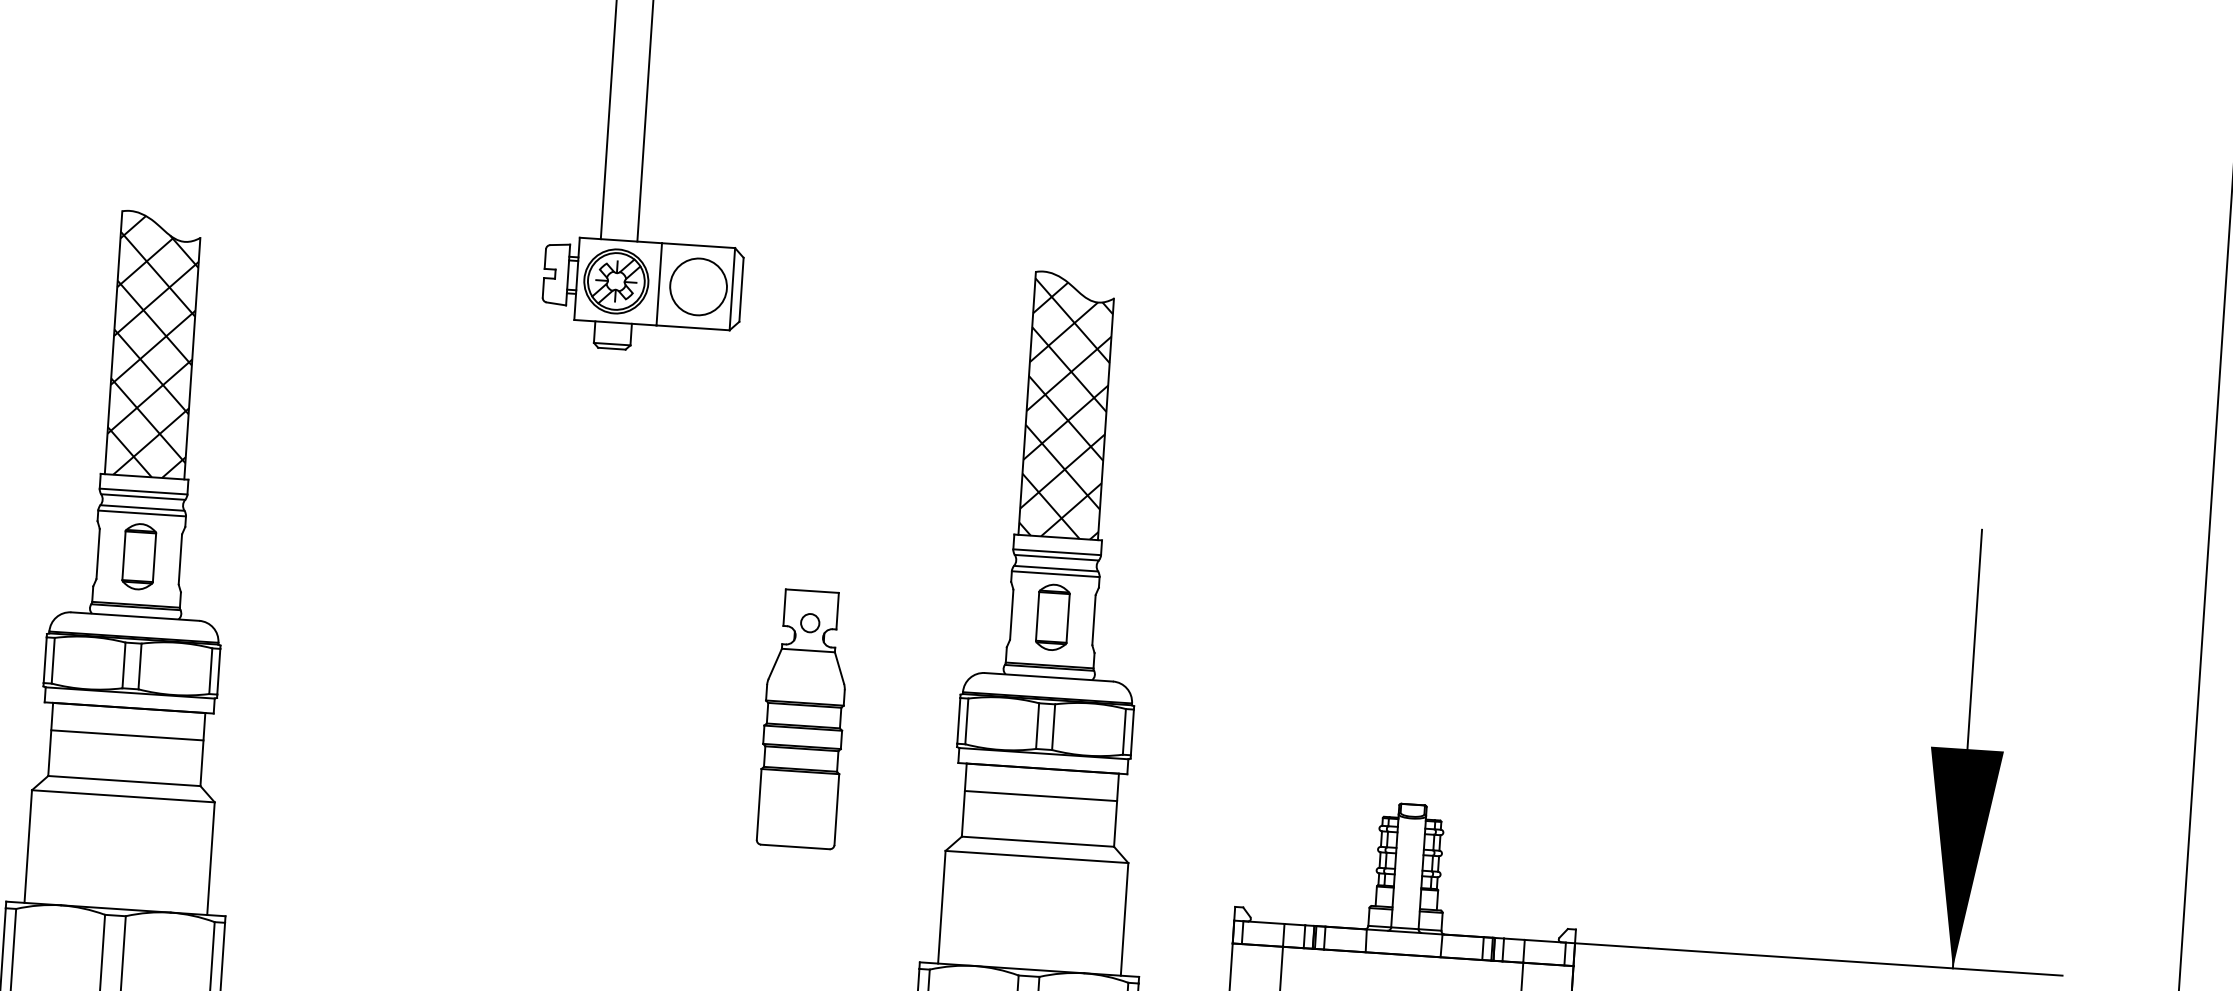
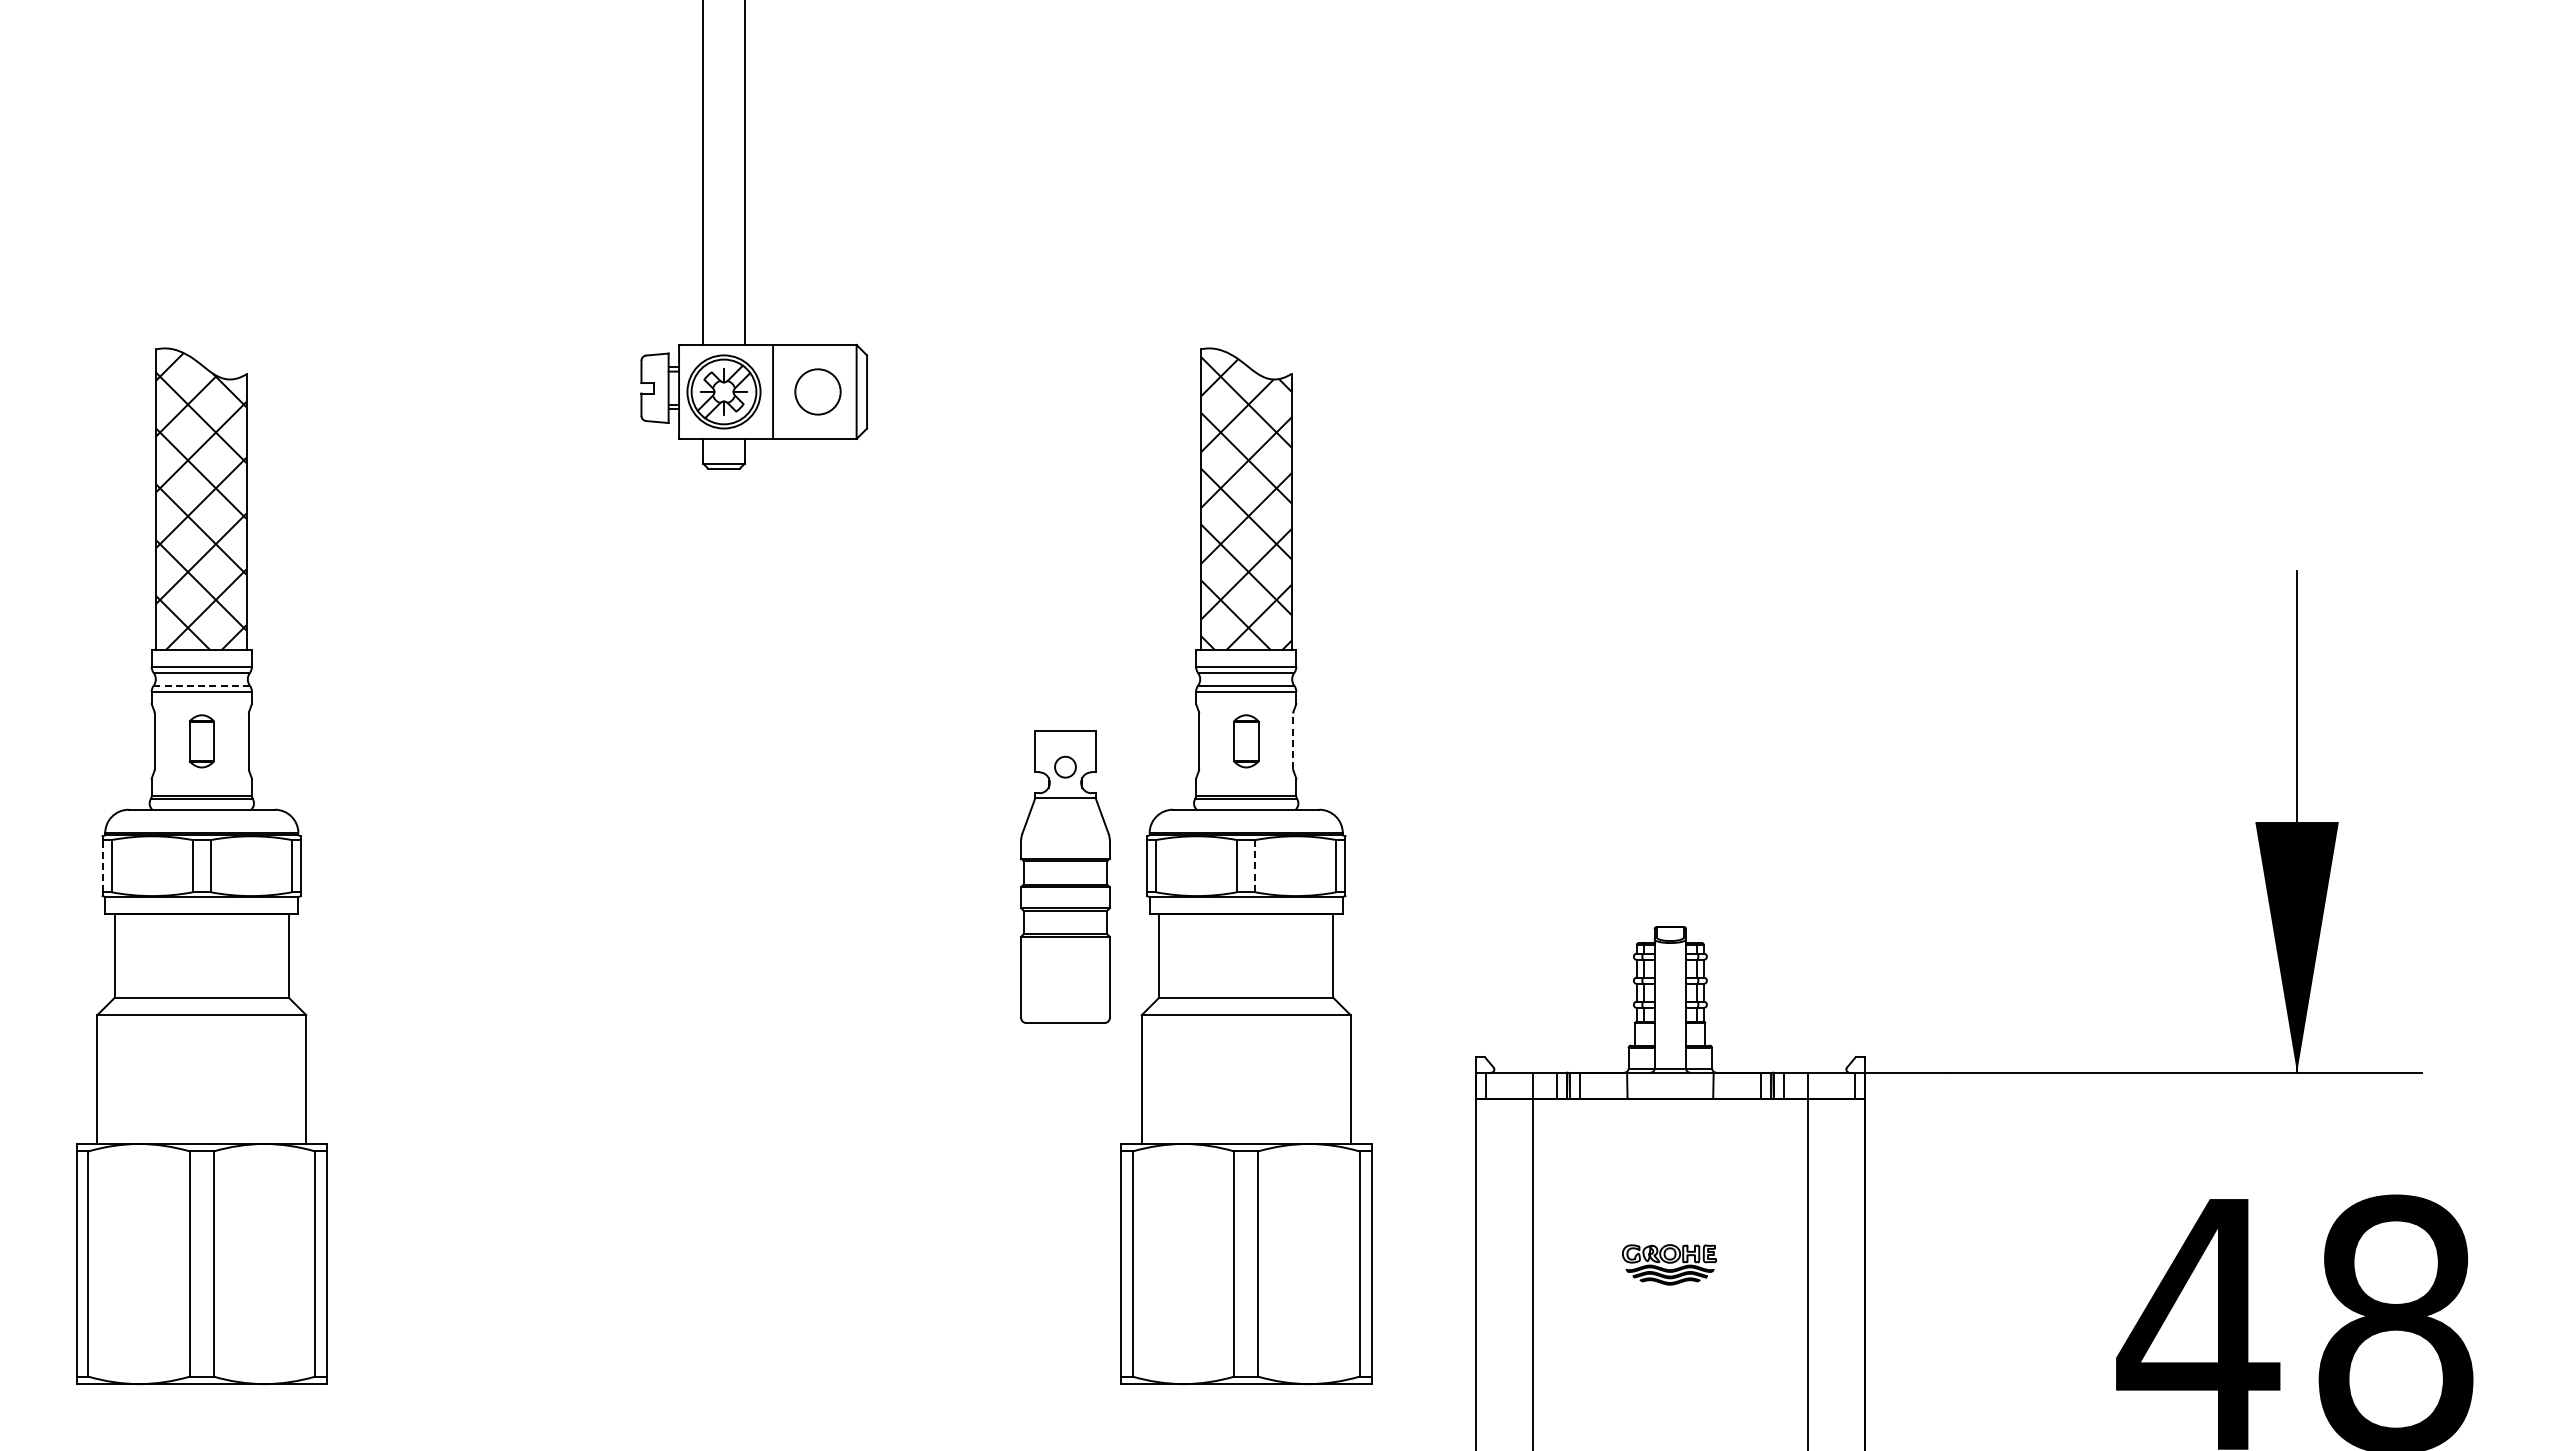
circle: (698, 286) -> (817, 391), size x0.7
line: (142, 507) -> (201, 685), solid -> dashed
part: (138, 556) -> (201, 741), size x0.7
part: (1053, 617) -> (1246, 741), size x0.7
line: (1094, 620) -> (1293, 741), solid -> dashed
line: (45, 659) -> (102, 865), solid -> dashed
part: (803, 718) -> (1065, 876), moved
line: (1053, 727) -> (1255, 866), solid -> dashed
line: (127, 735) -> (201, 945), removed
line: (1041, 796) -> (1246, 945), removed

